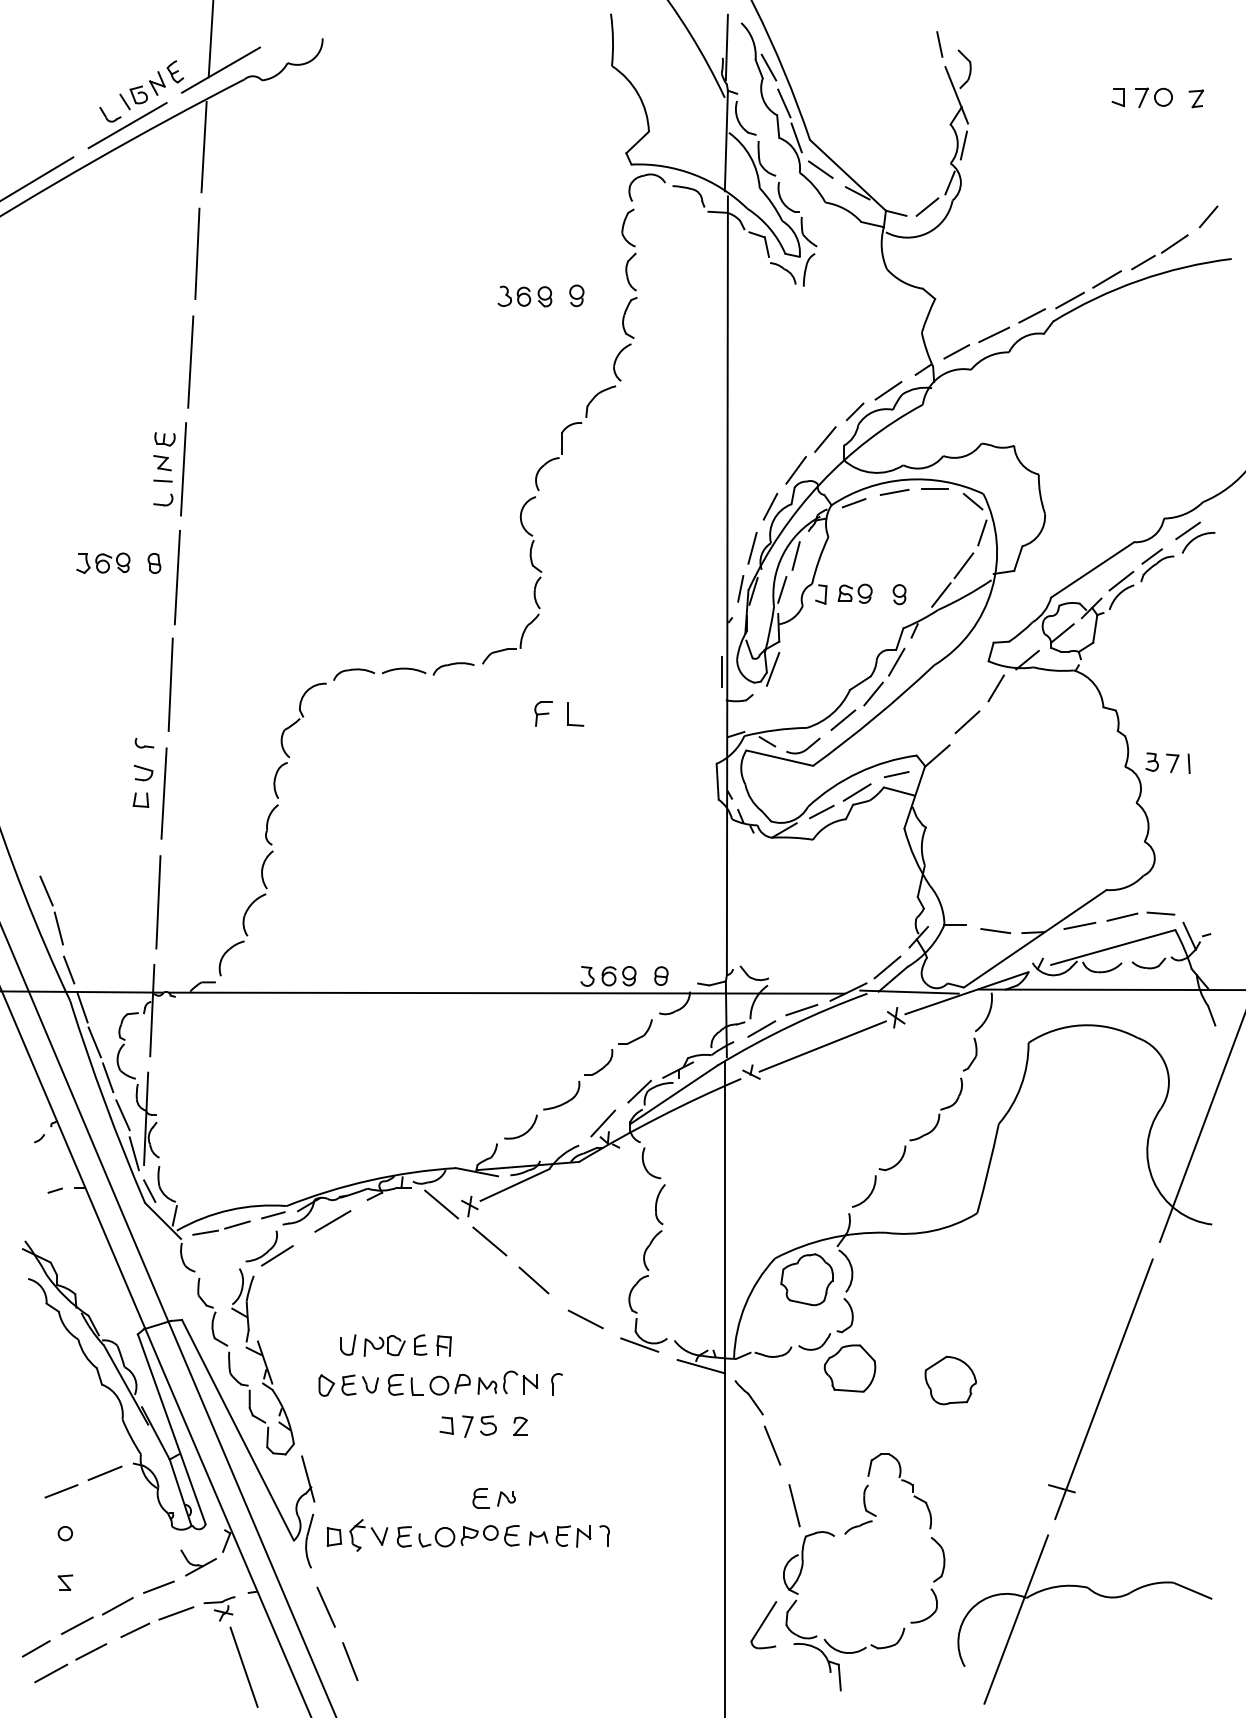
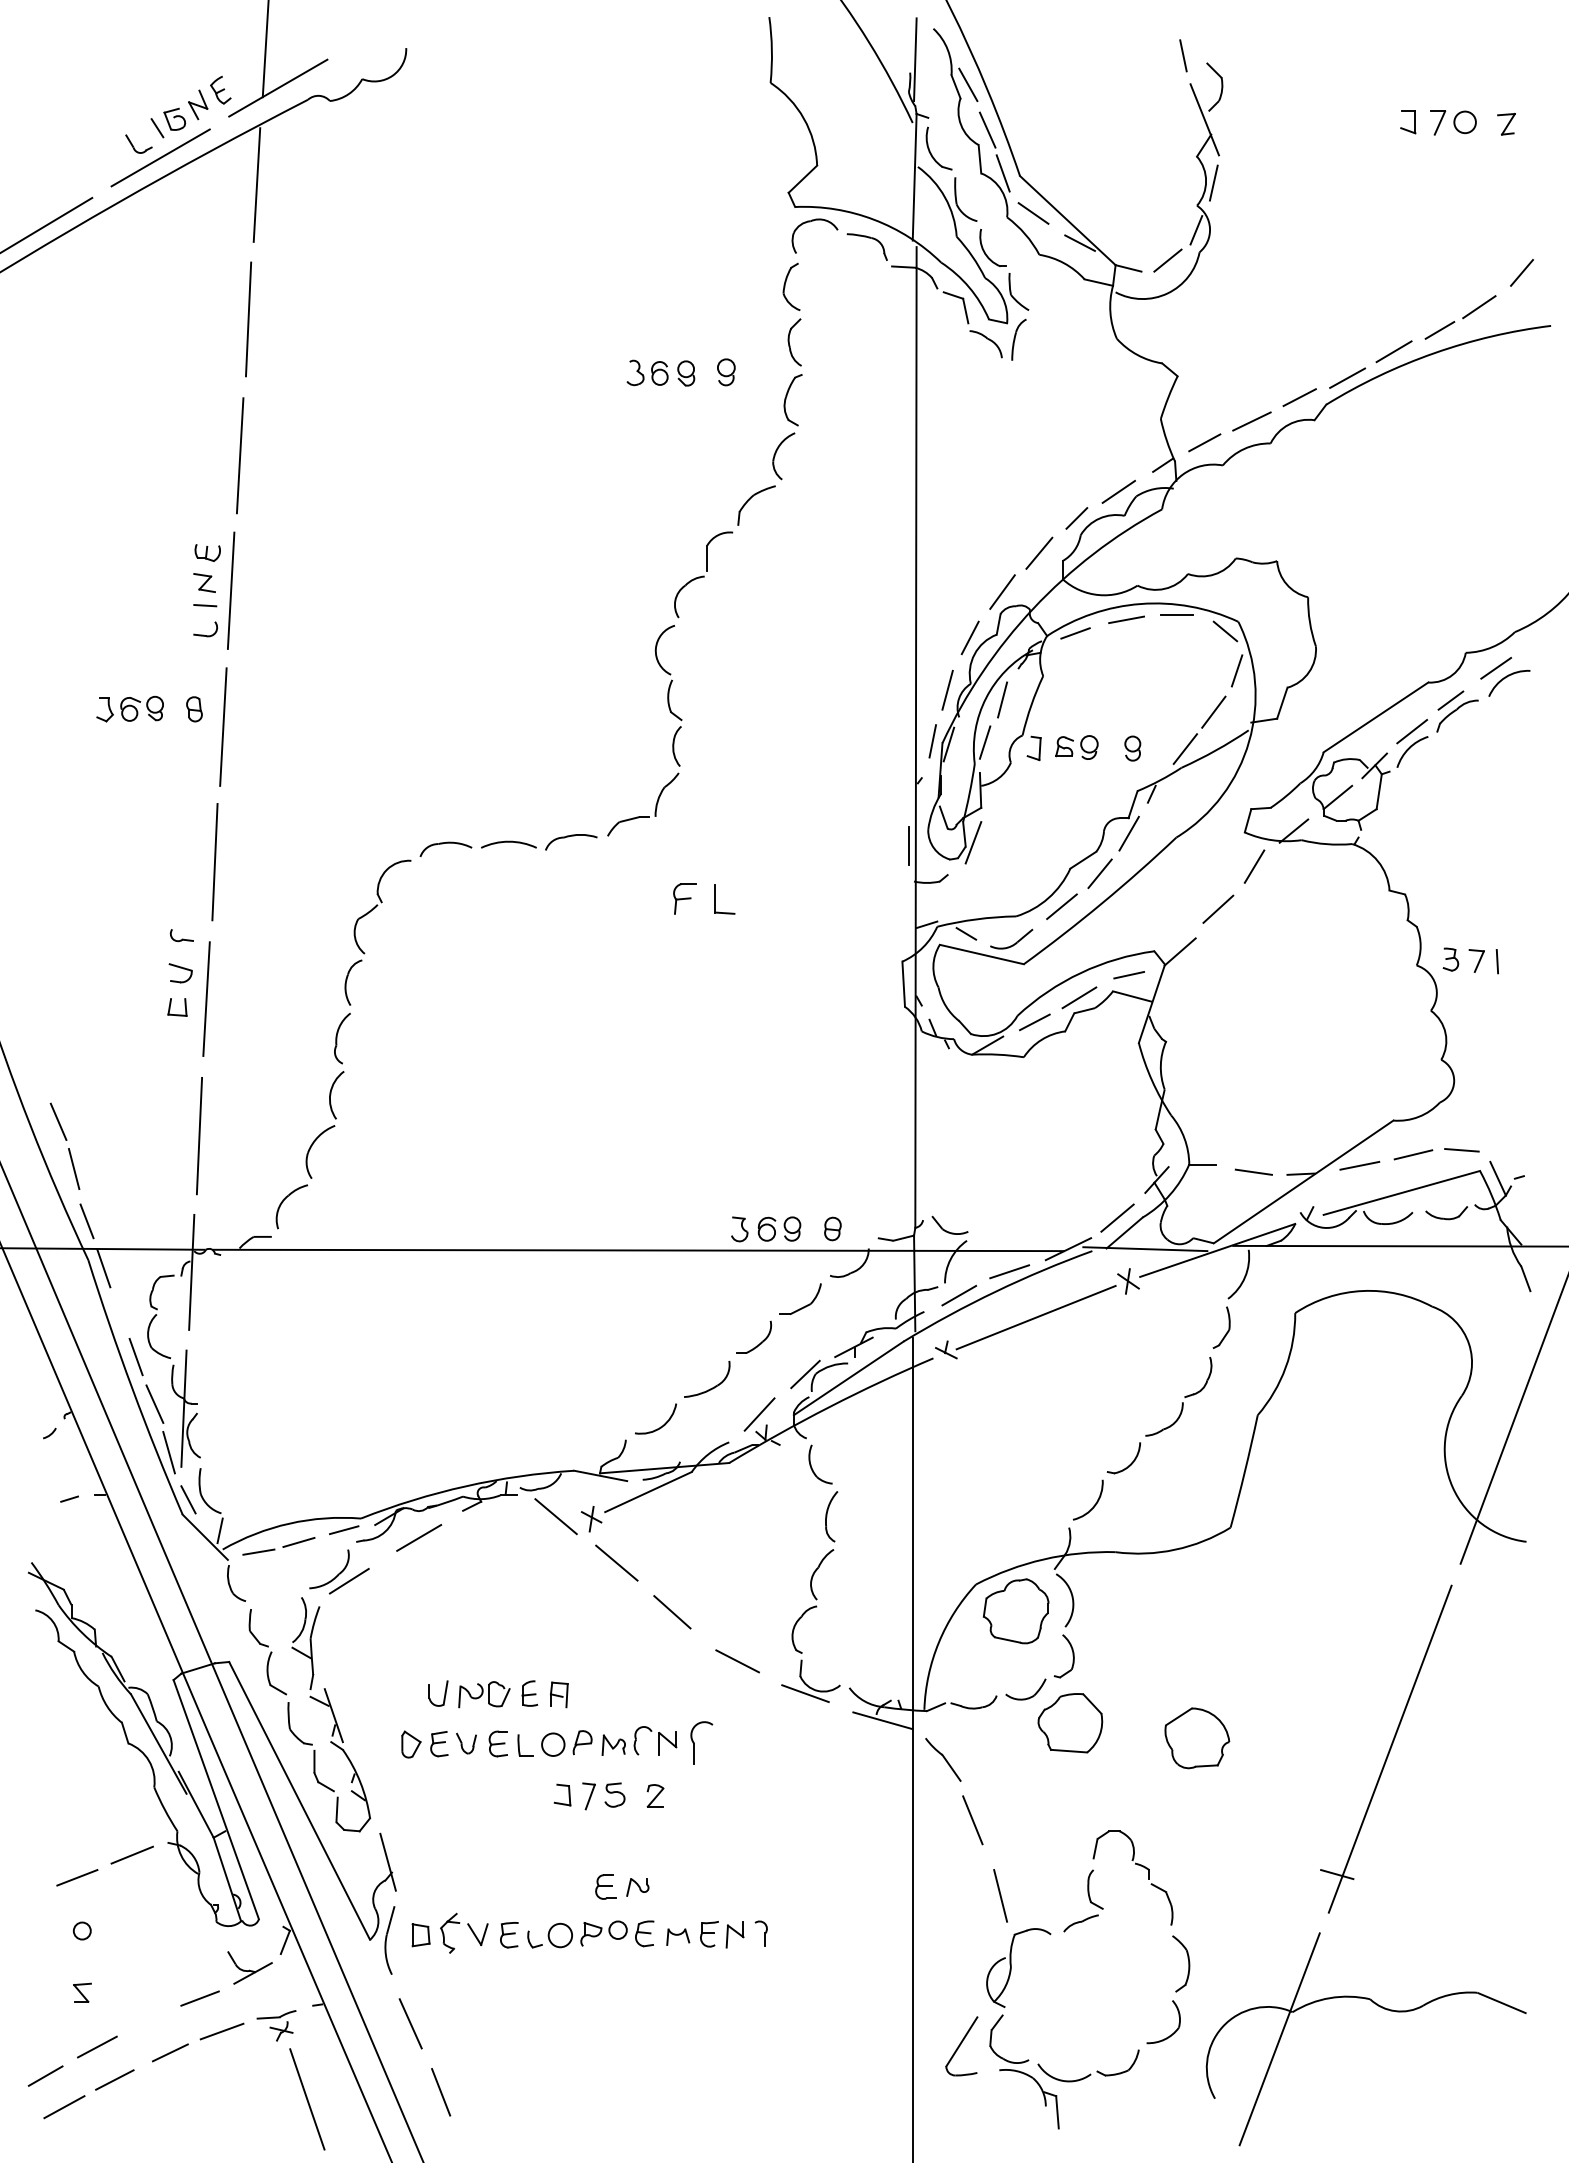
line: (94, 1042) -> (119, 1312), removed
part: (557, 1383) -> (701, 1742), size x1.6
line: (117, 1606) -> (148, 2022), removed

